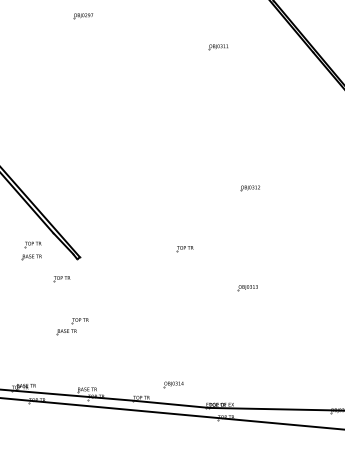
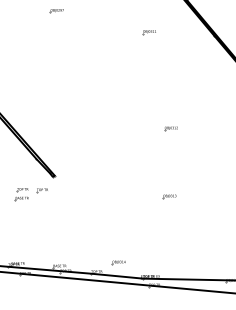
part: (184, 249) -> (126, 170), removed
part: (31, 251) -> (21, 194), moved
part: (72, 327) -> (49, 223), removed

